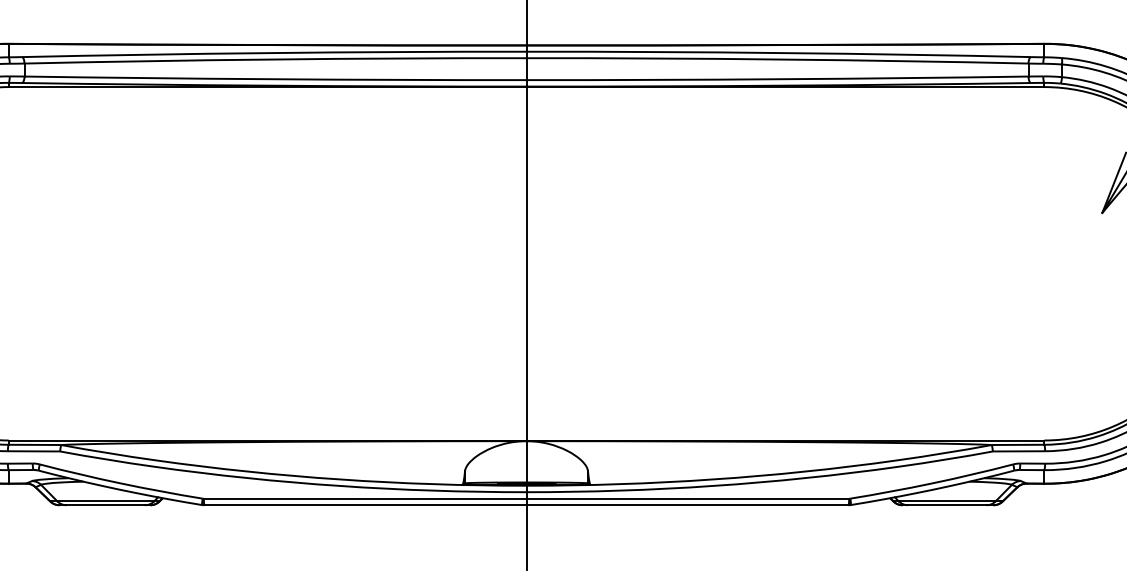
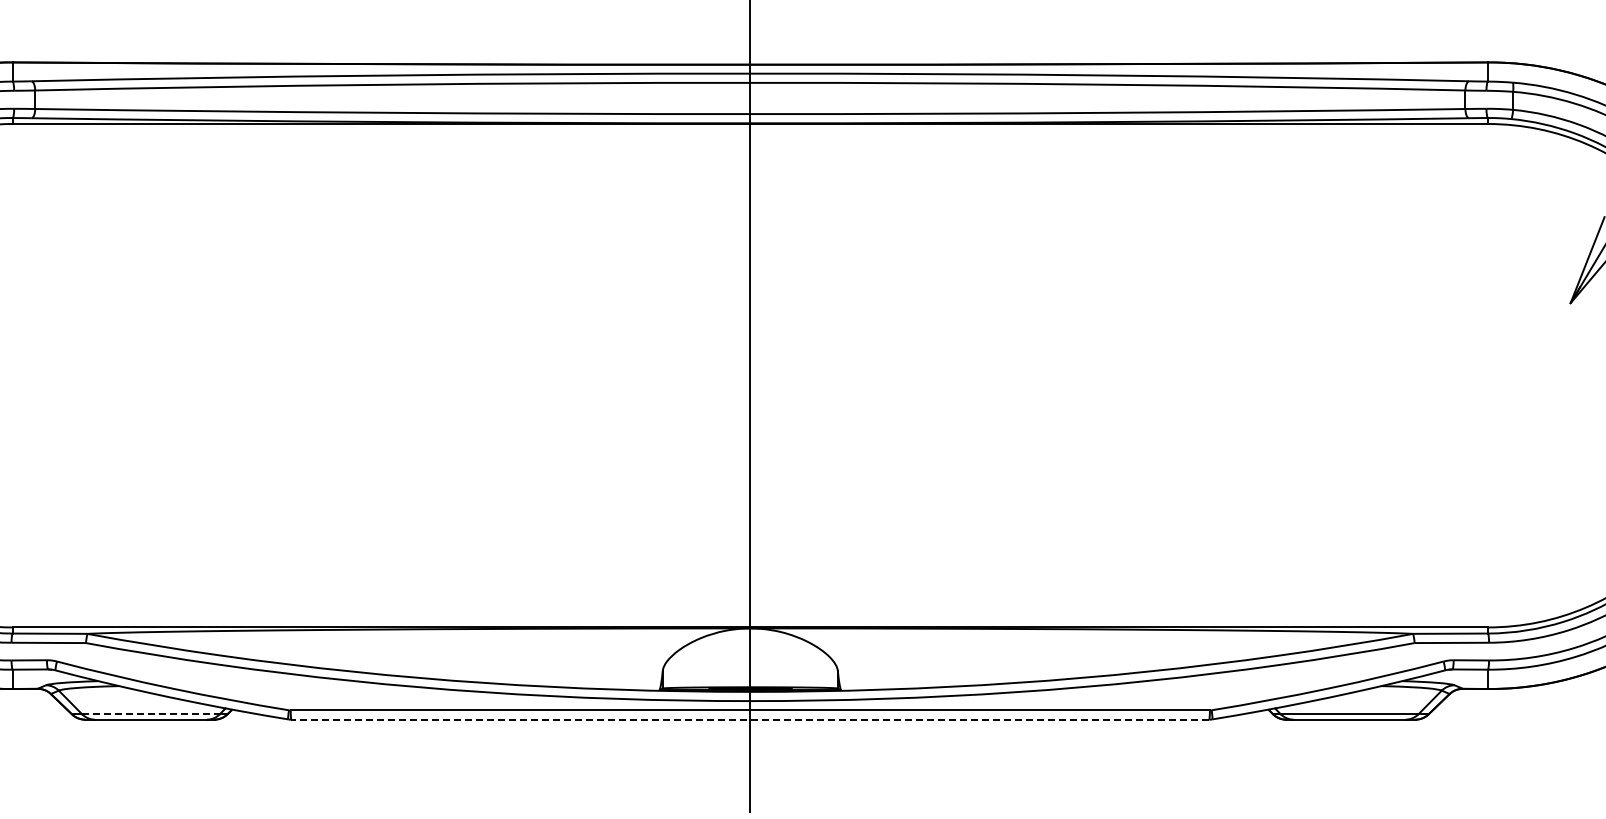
line: (105, 501) -> (150, 714), solid -> dashed
line: (526, 505) -> (750, 719), solid -> dashed

